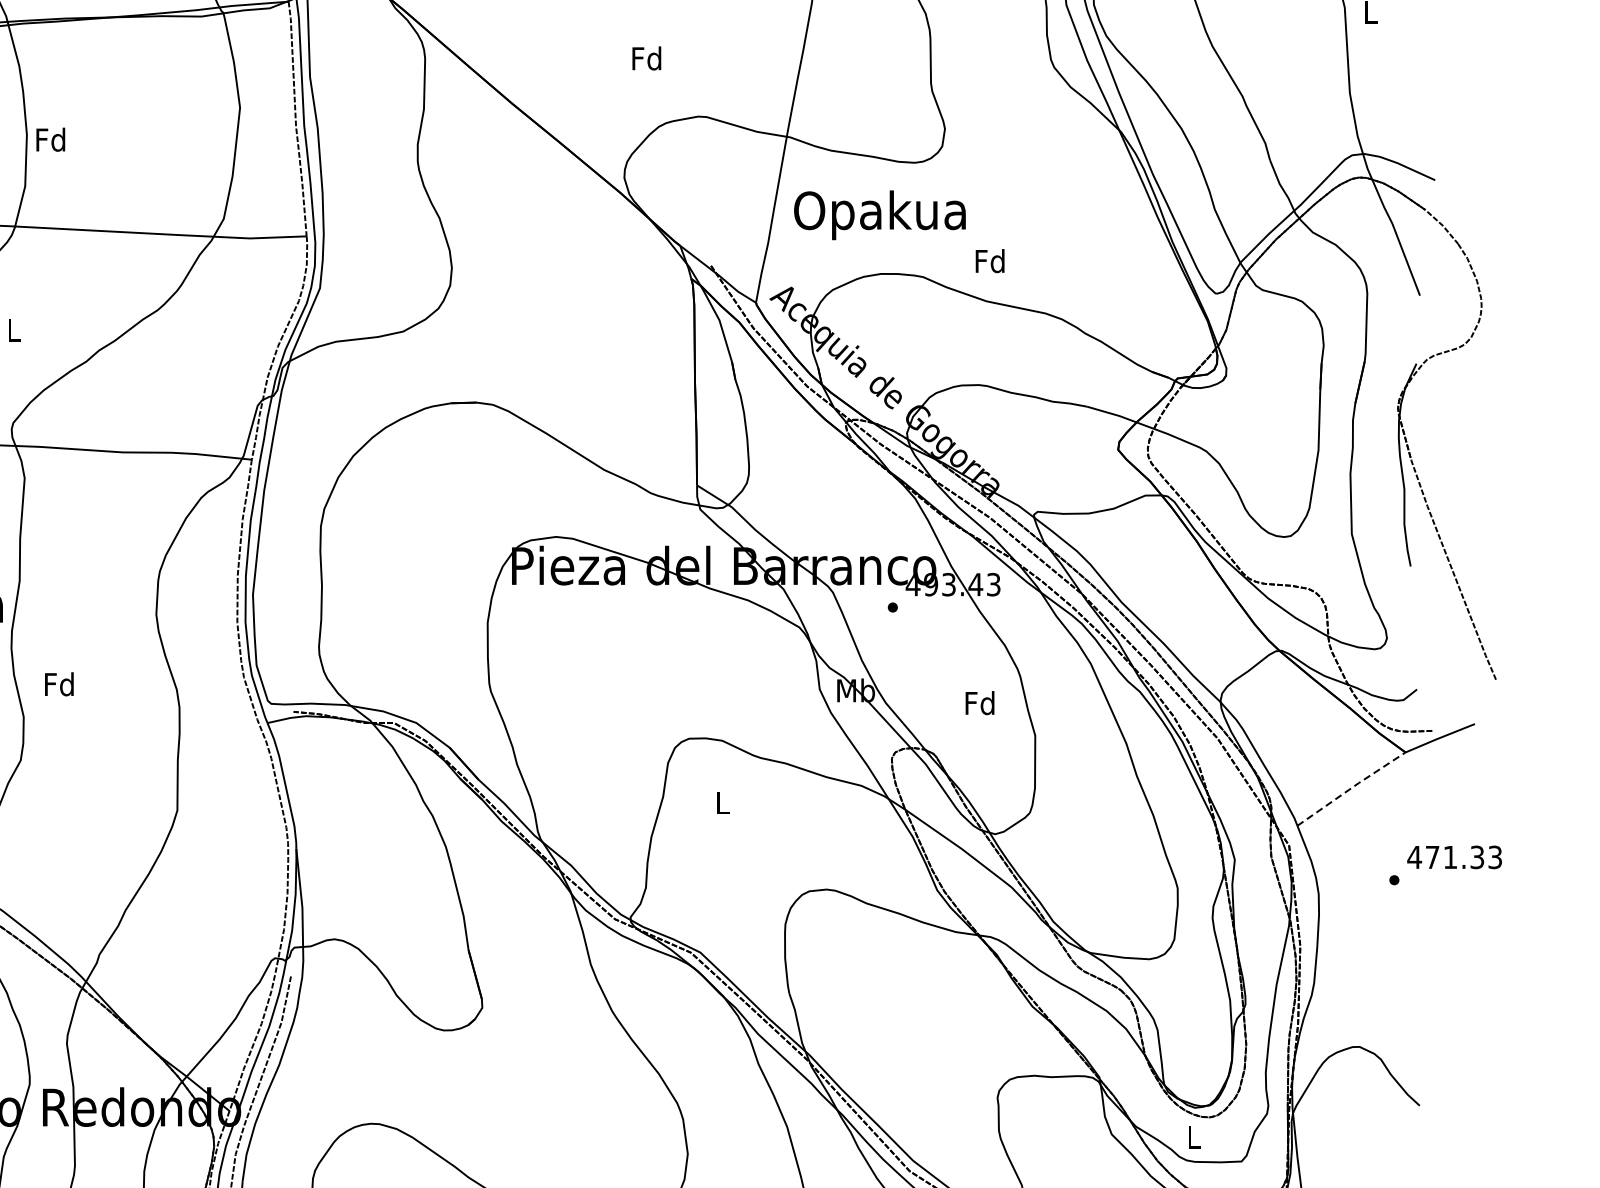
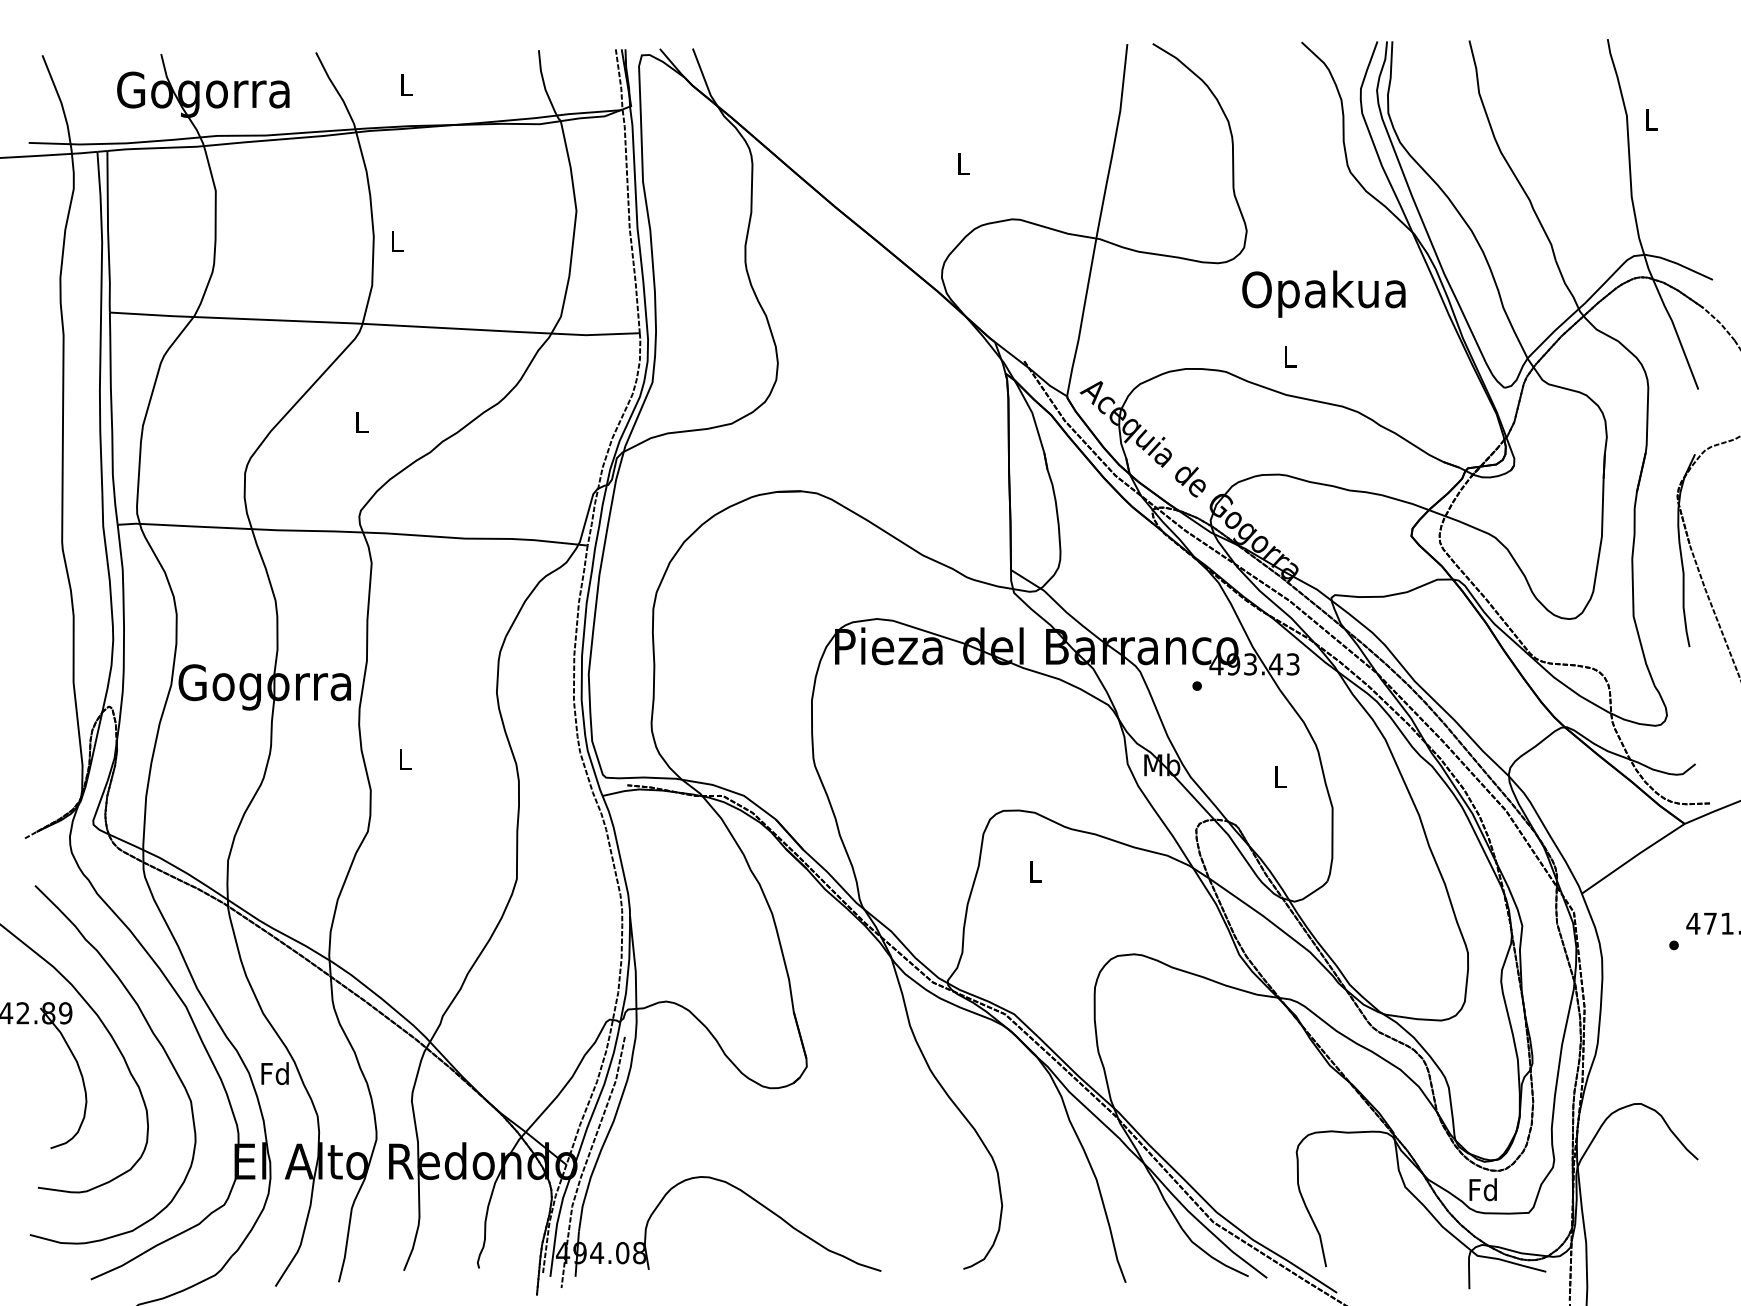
text: (646, 57) -> (962, 163), Fd -> L
text: (50, 138) -> (396, 240), Fd -> L
text: (879, 214) -> (1323, 293), moved
text: (989, 260) -> (1289, 356), Fd -> L
text: (59, 683) -> (404, 758), Fd -> L
text: (979, 702) -> (1279, 776), Fd -> L
line: (1351, 787) -> (1633, 857), dashed -> solid
text: (1192, 1136) -> (1482, 1189), L -> Fd

